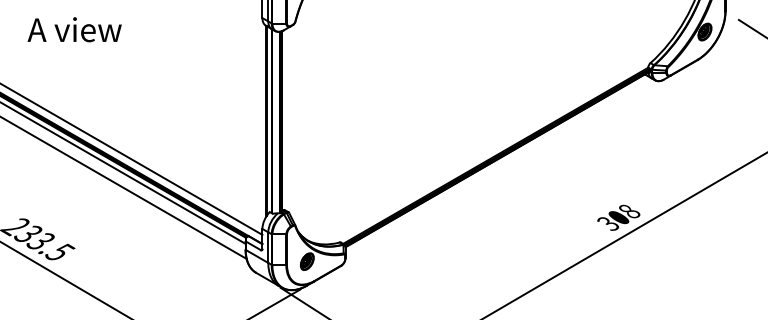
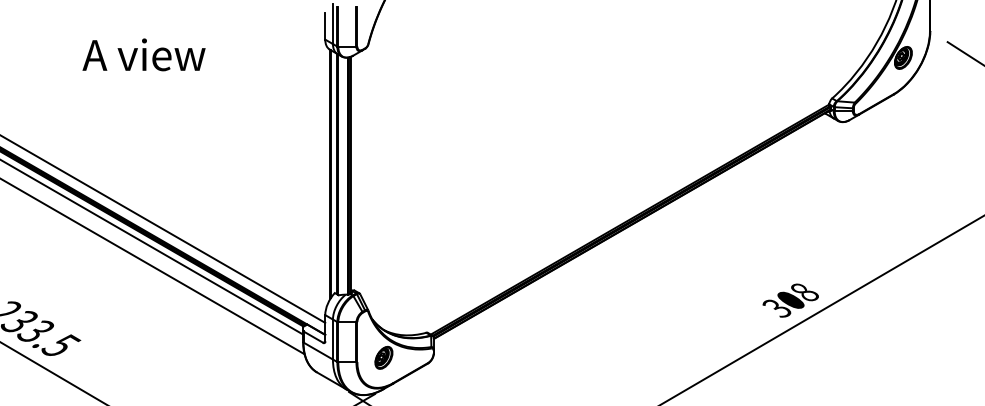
text: (74, 29) -> (143, 54), moved

